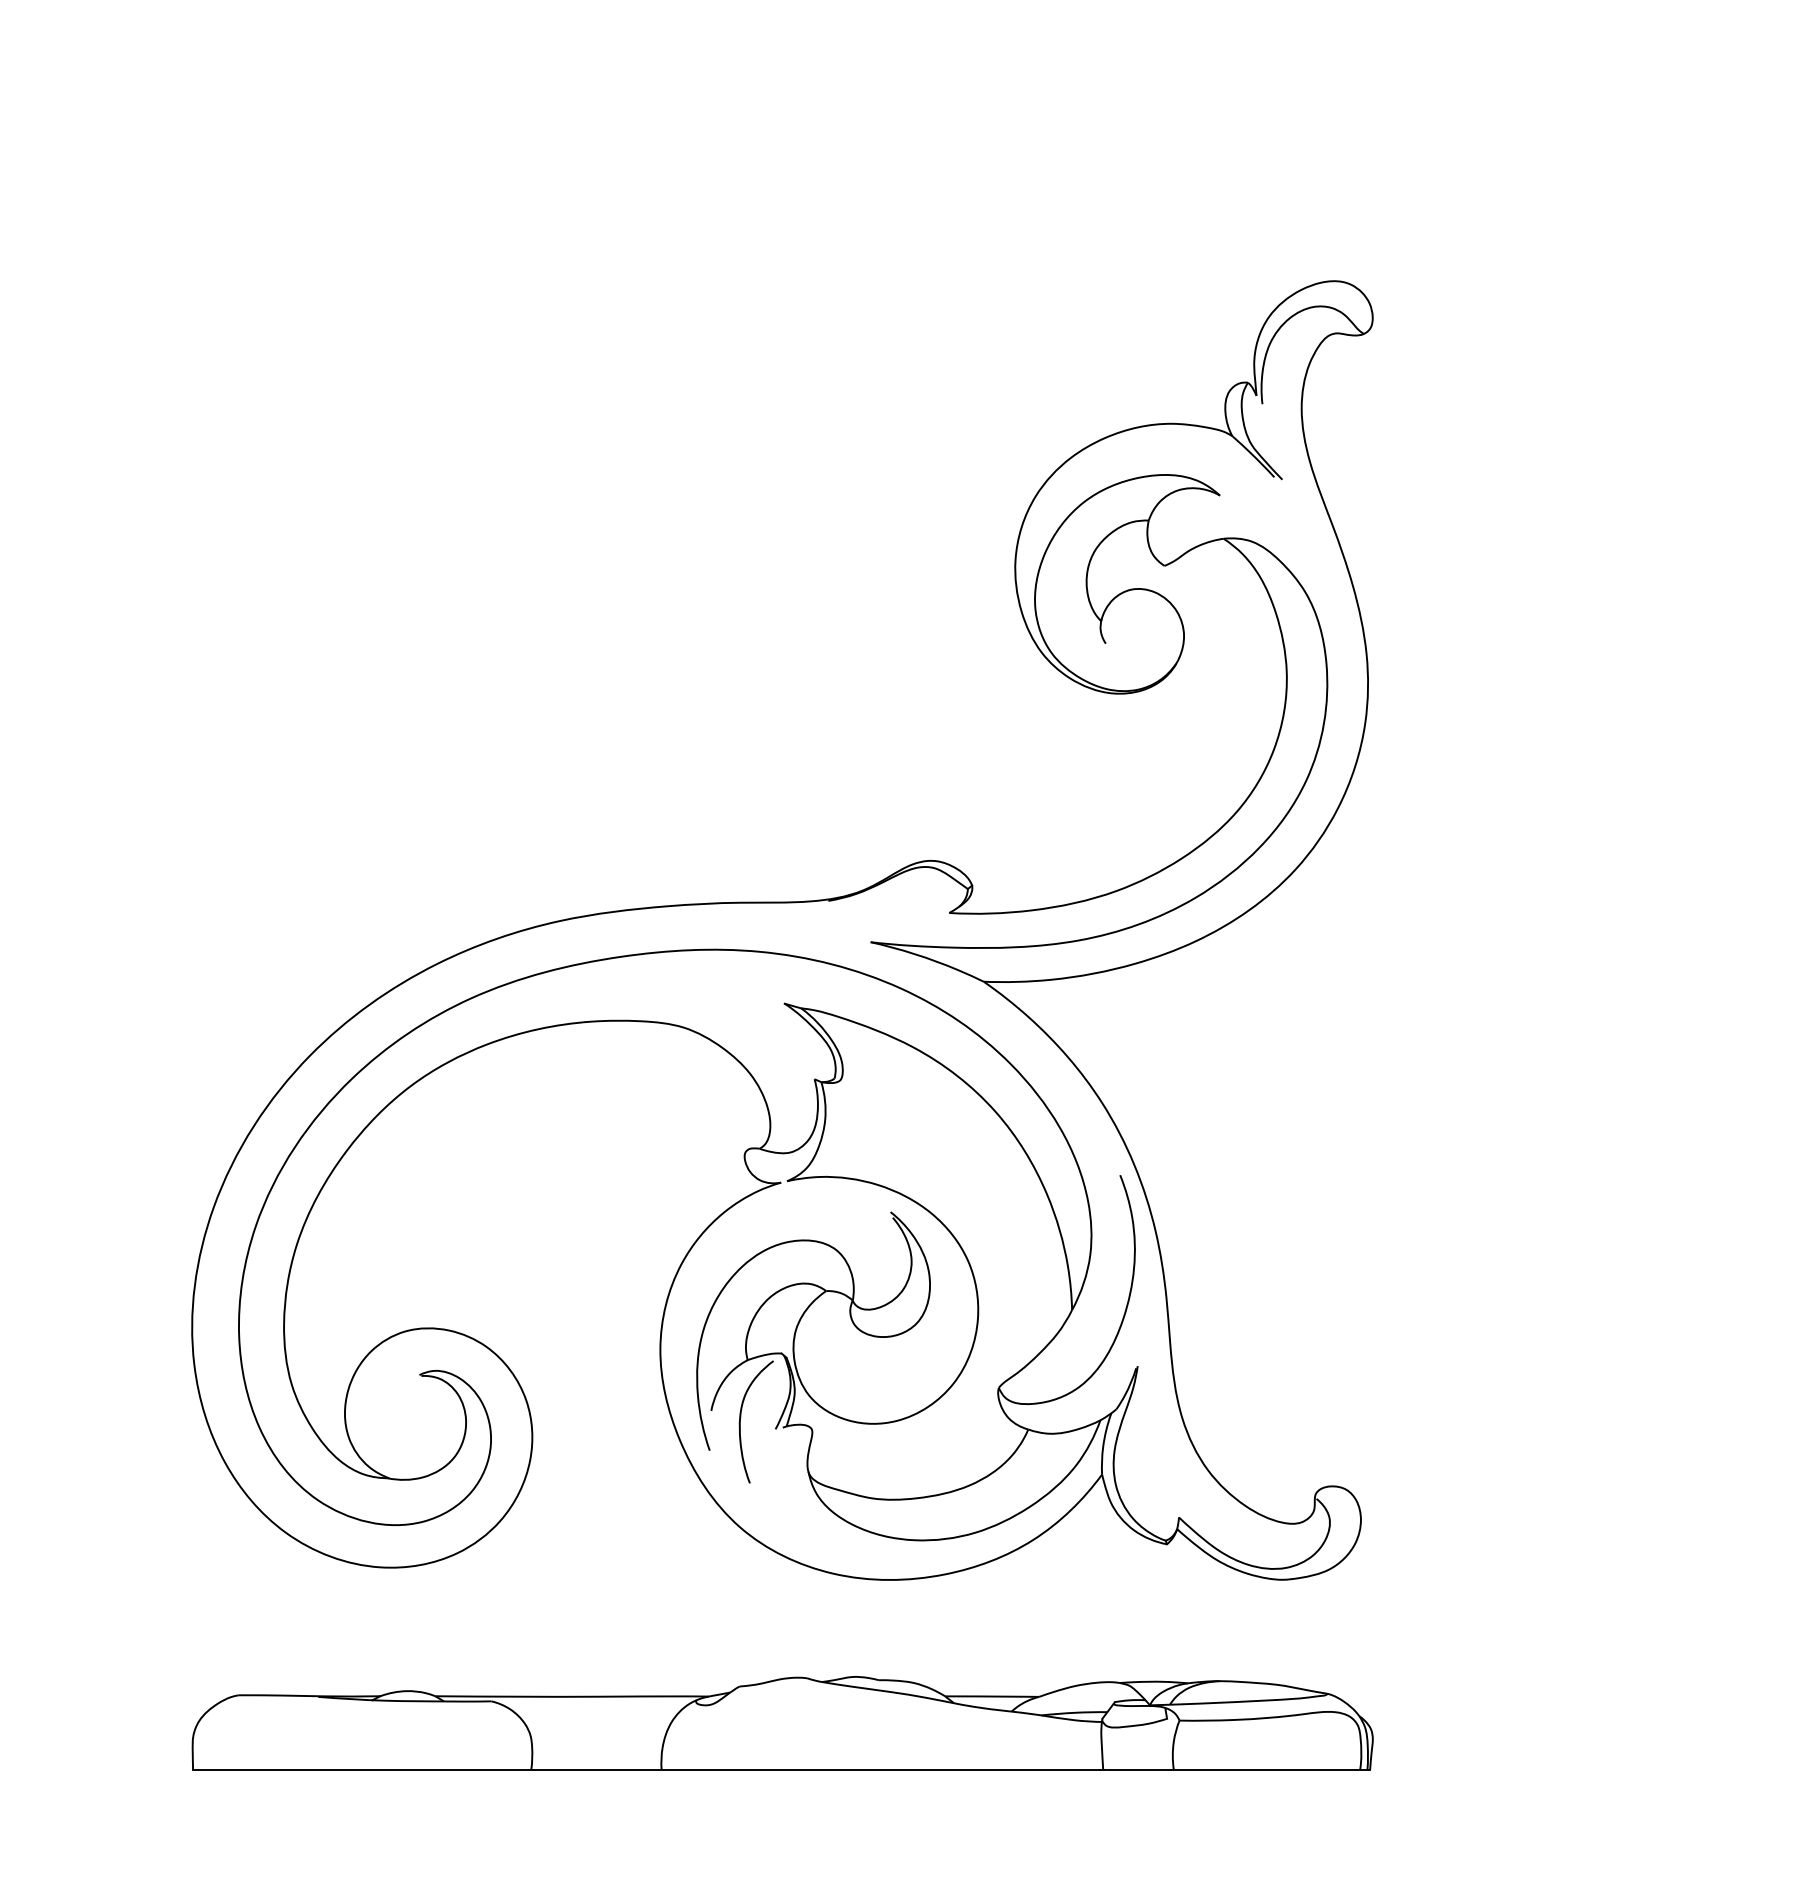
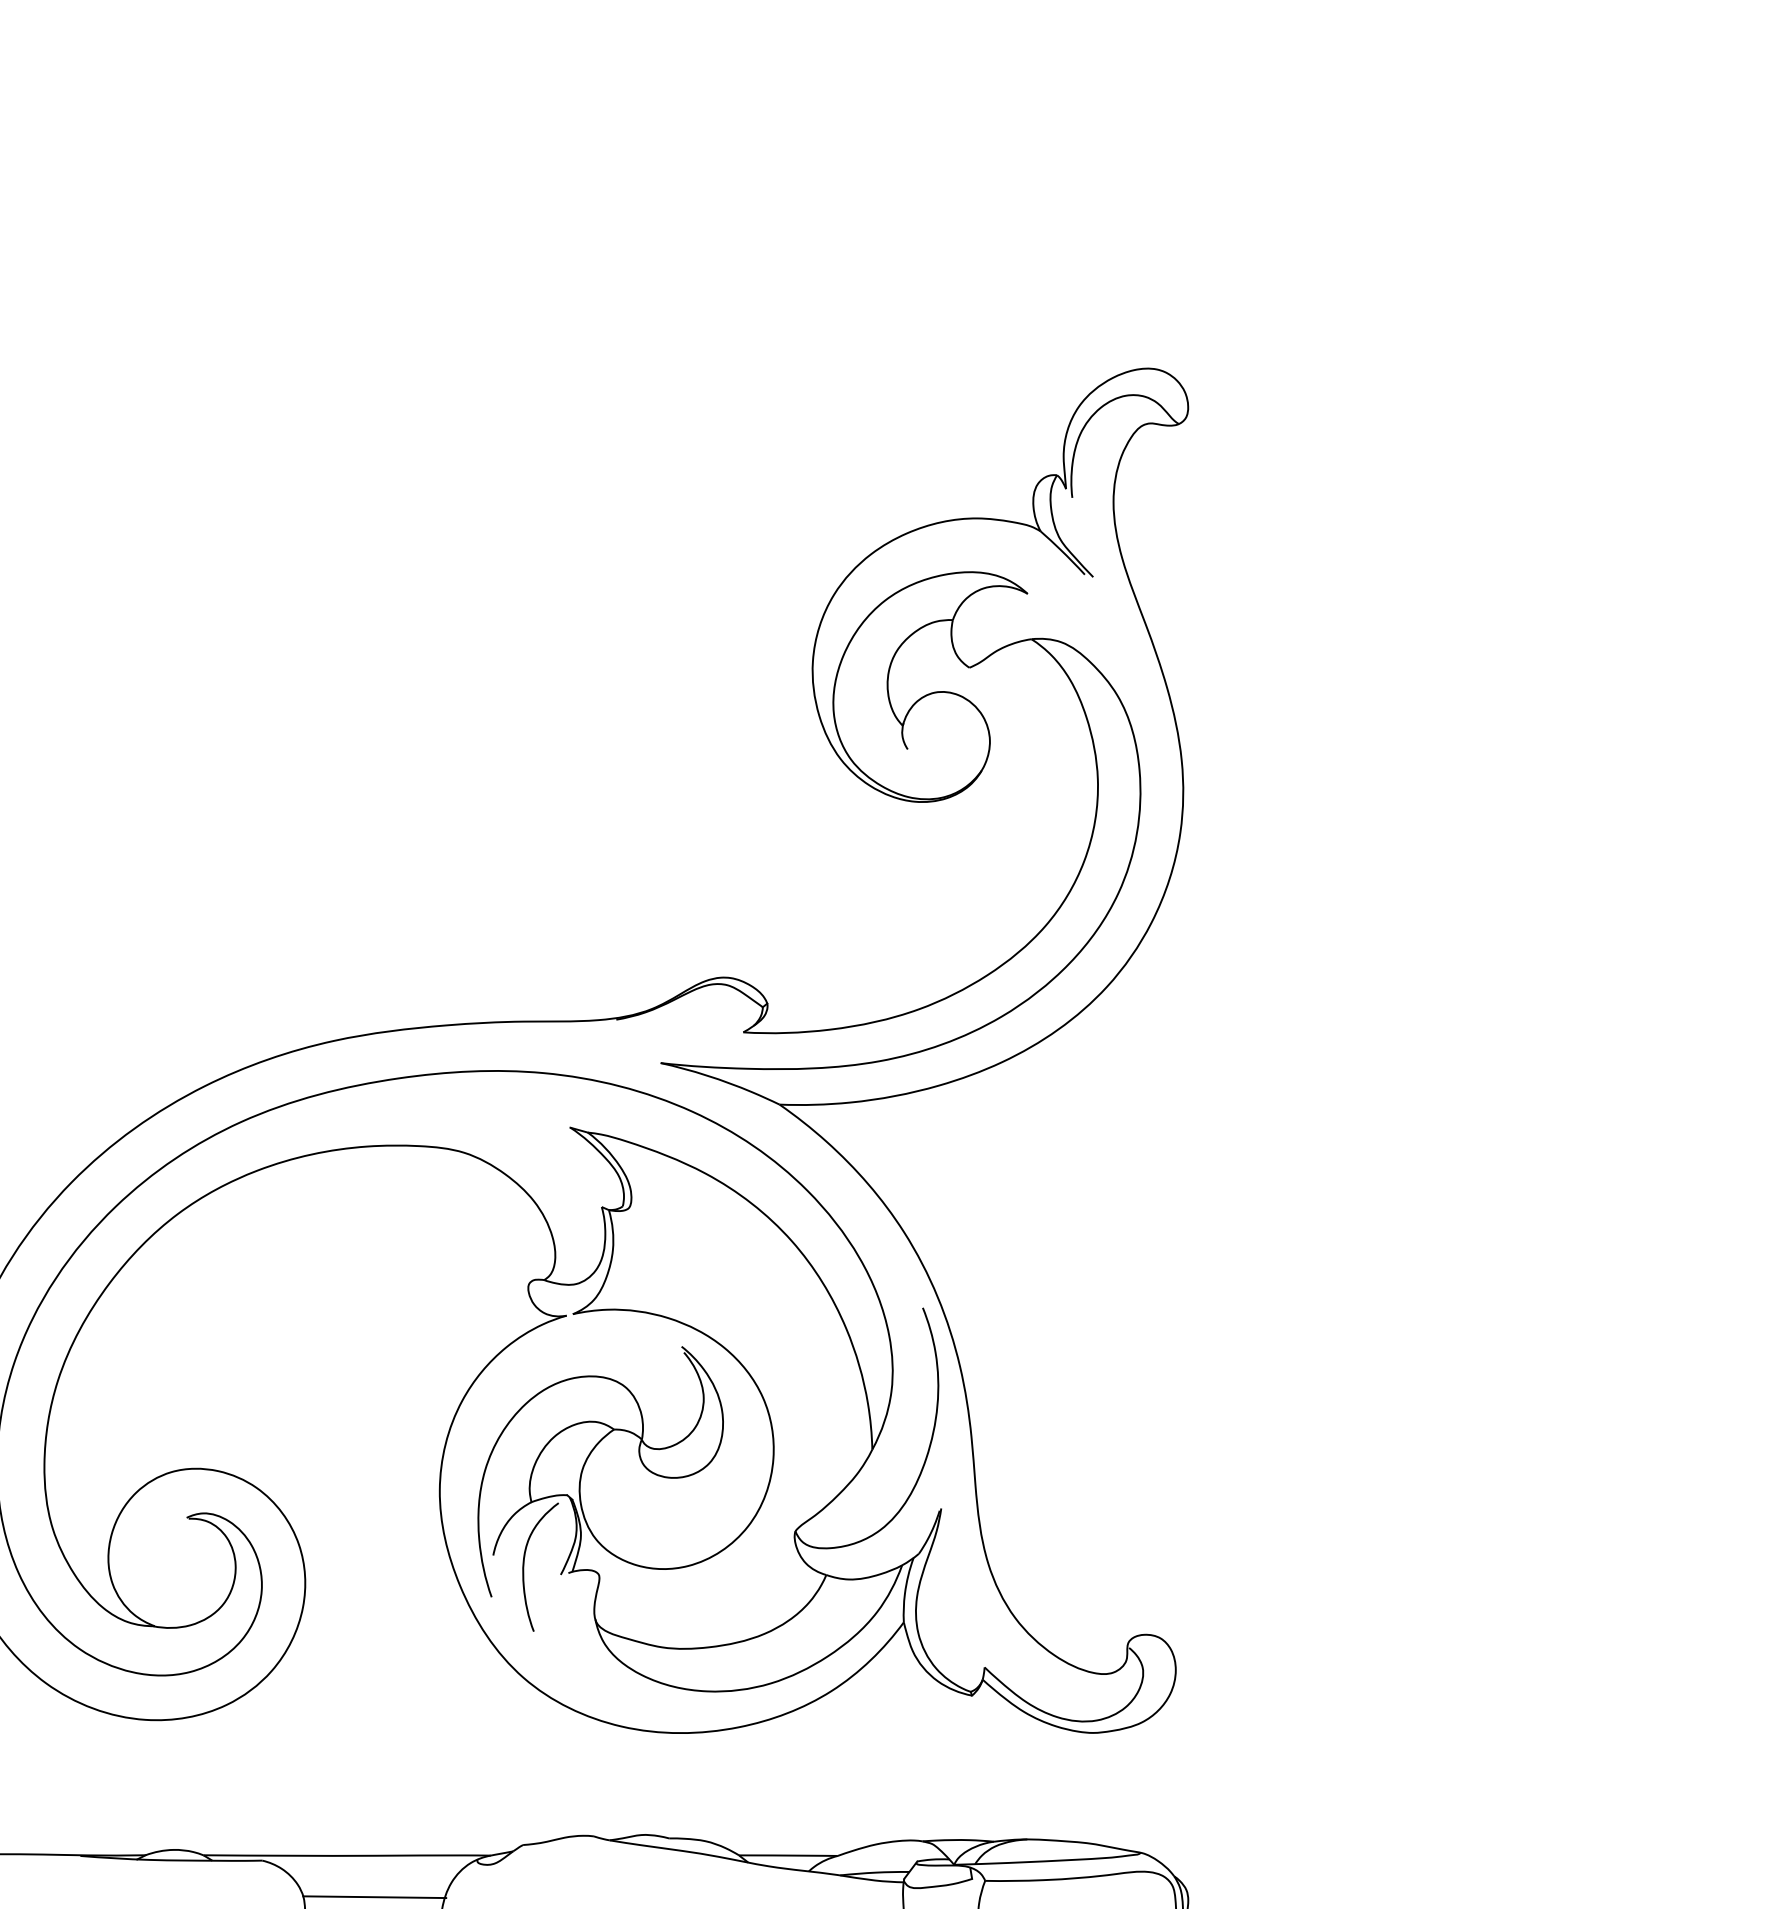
line: (598, 1735) -> (374, 1896), added

